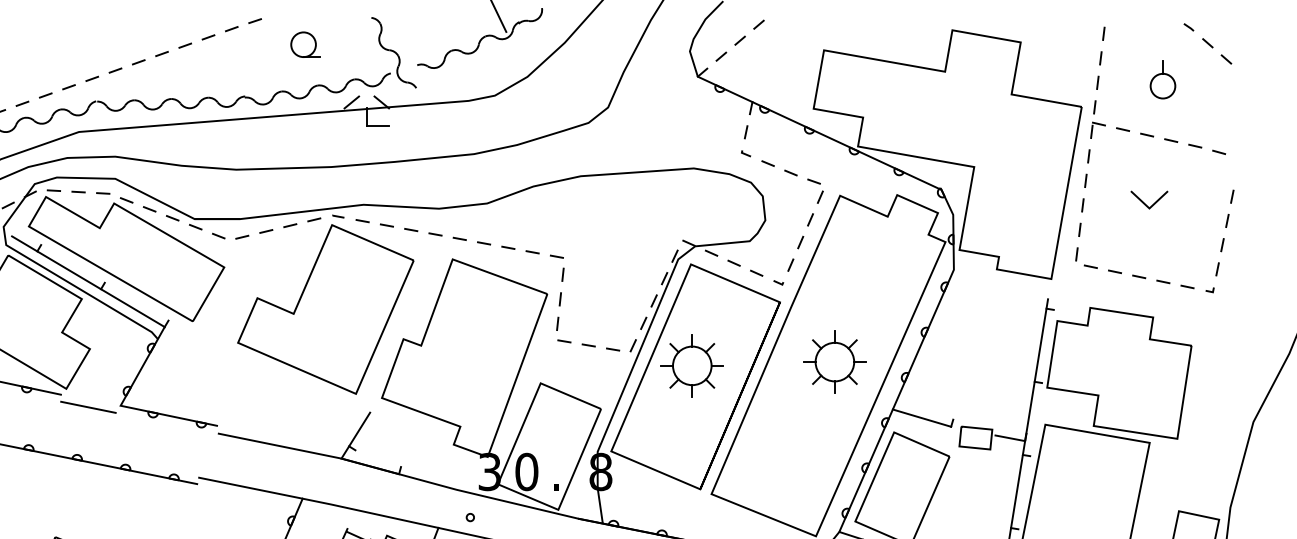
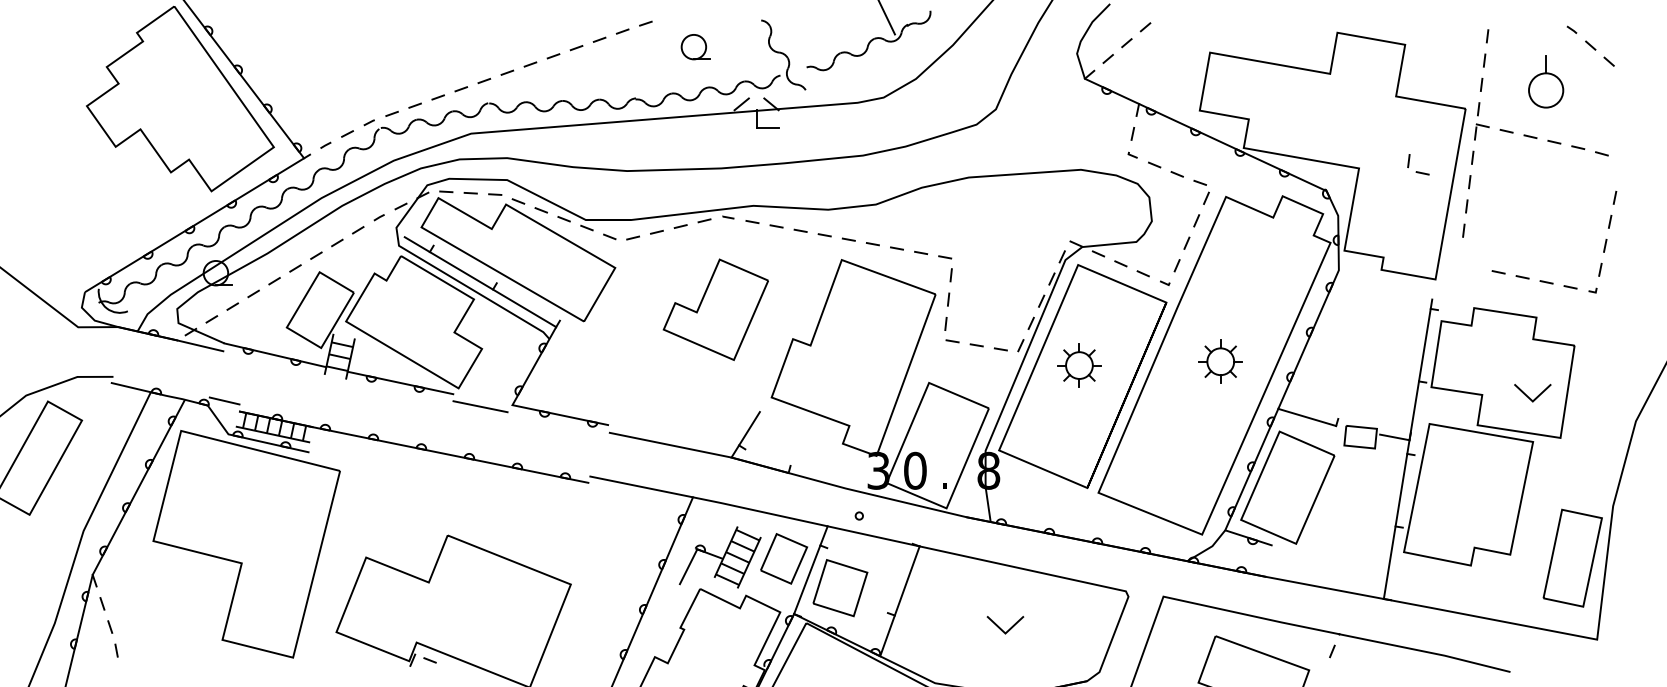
part: (1163, 80) -> (1546, 82), size x1.4
line: (1145, 203) -> (1528, 396), moved
part: (1086, 264) -> (1418, 171), moved
part: (325, 309) -> (715, 309), size x0.6
part: (834, 361) -> (1220, 361), size x0.7
part: (692, 365) -> (1079, 365), size x0.7

